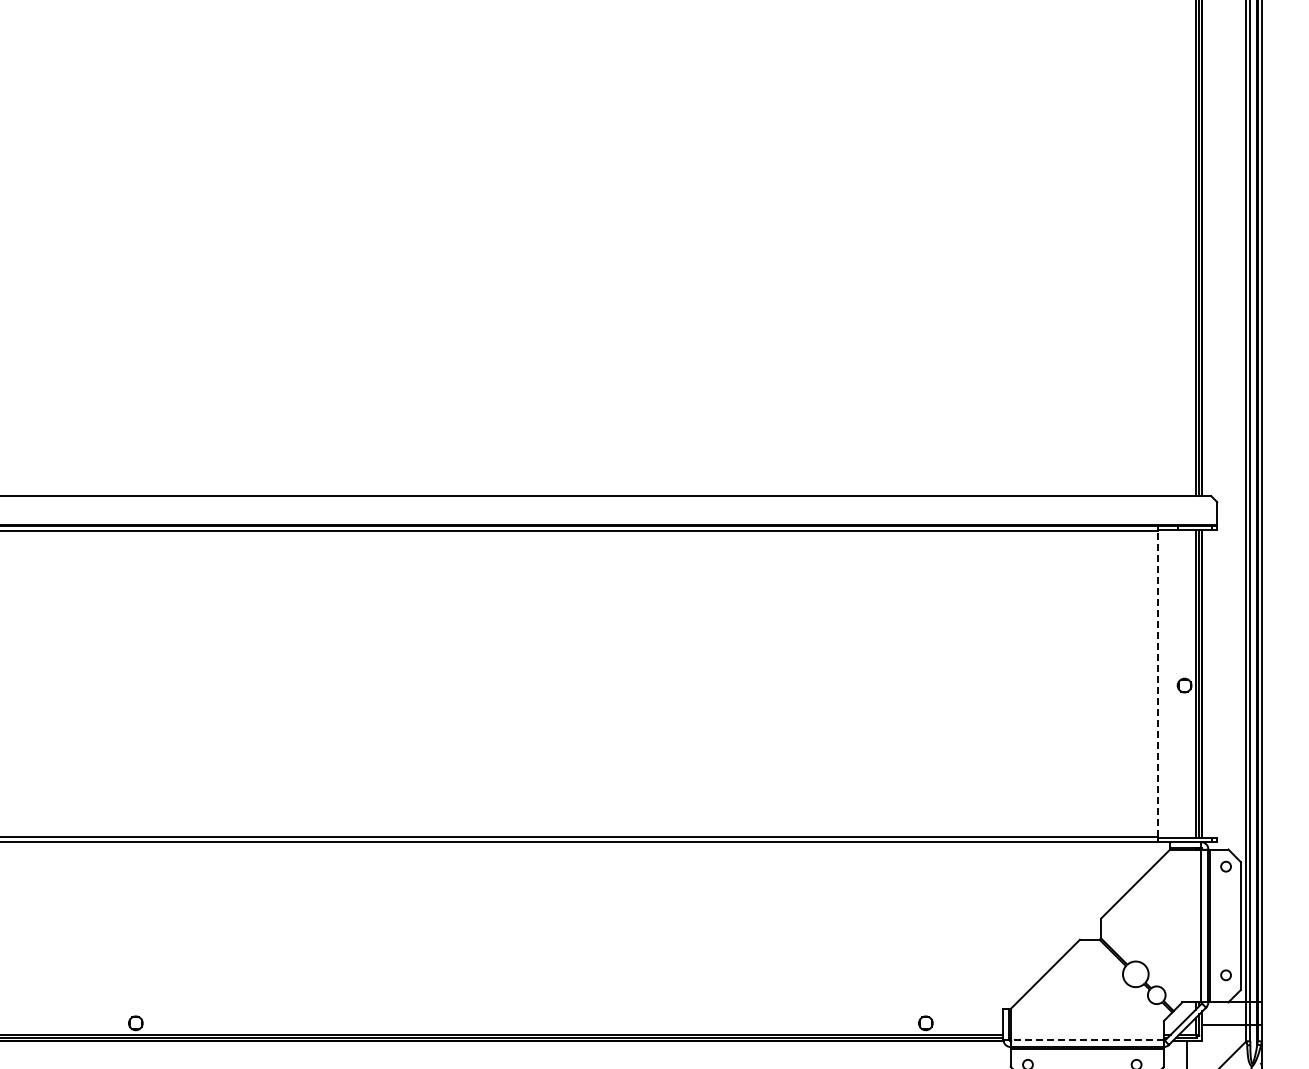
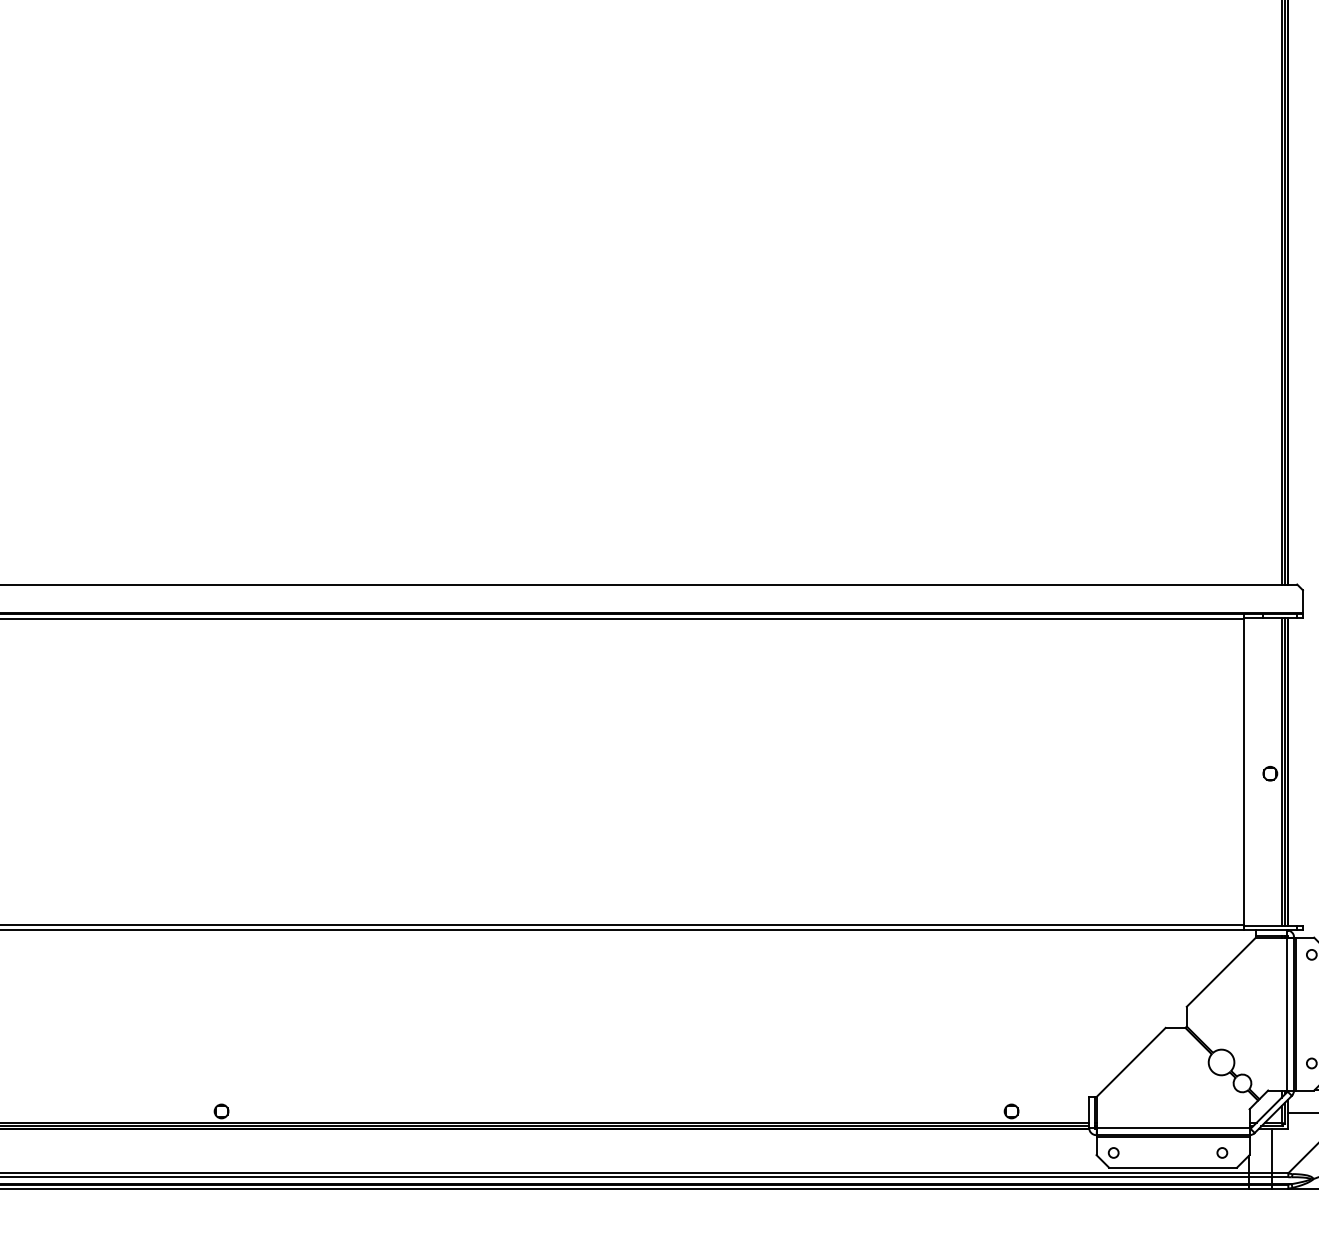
line: (1157, 684) -> (1243, 772), dashed -> solid
line: (1086, 1039) -> (1172, 1127), dashed -> solid

